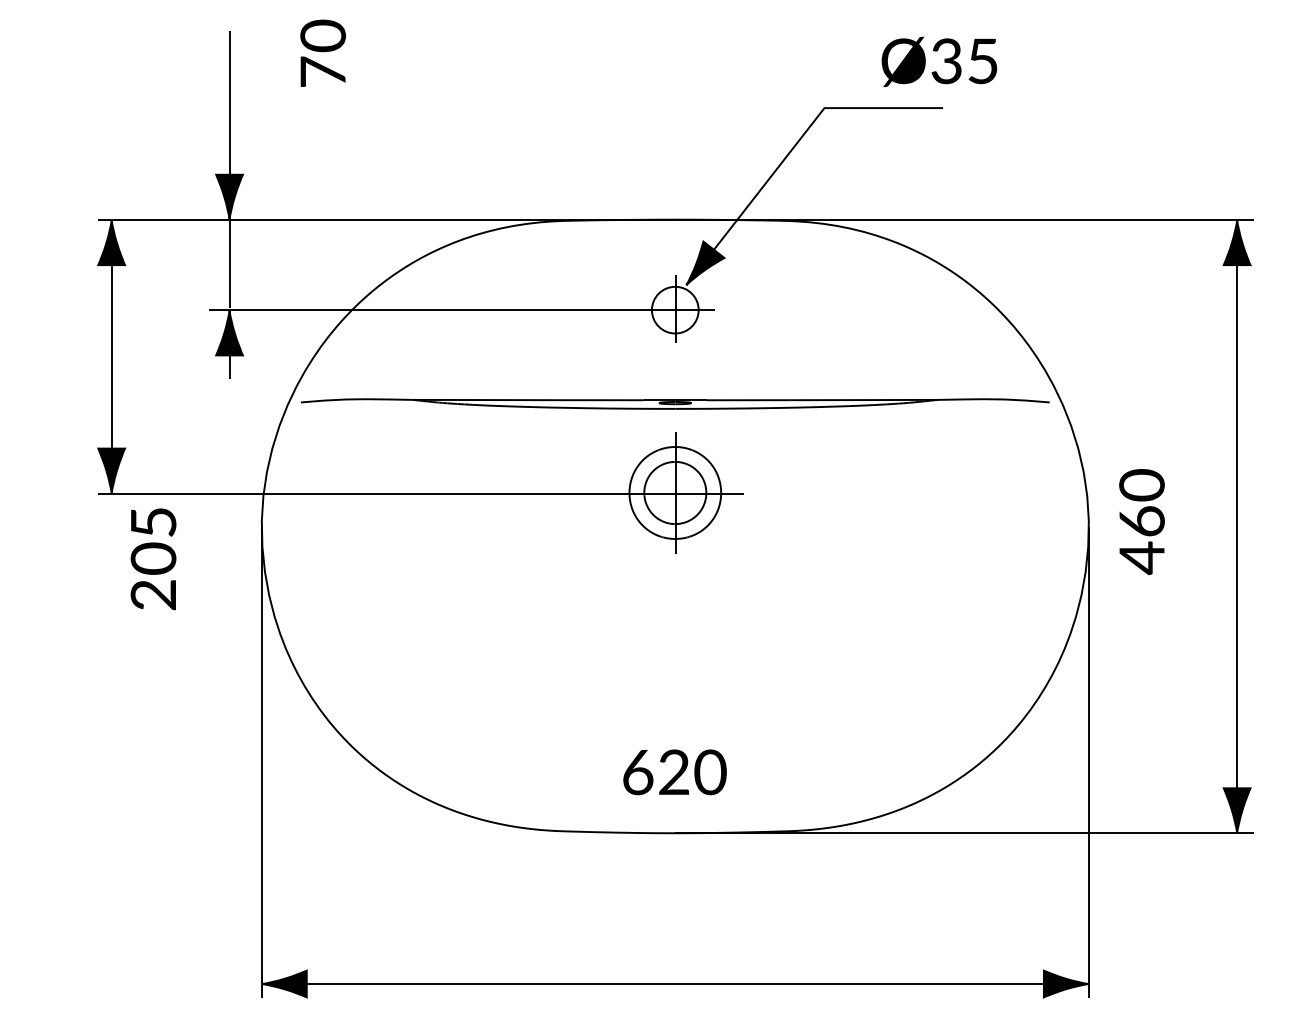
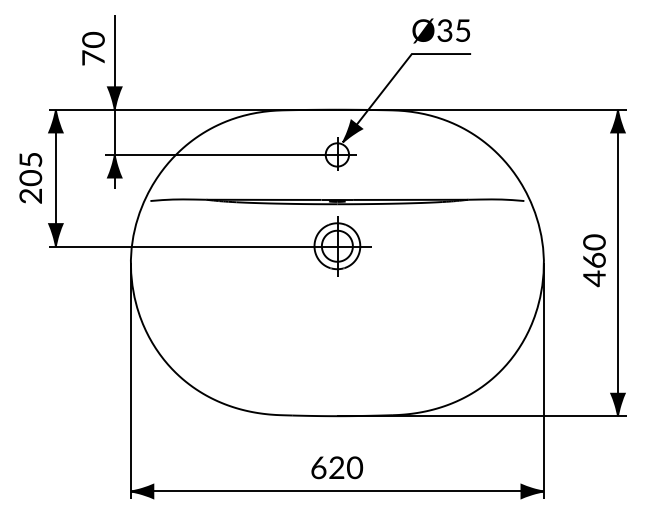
text: (323, 52) -> (93, 48), moved
text: (937, 60) -> (440, 30), moved
text: (1142, 521) -> (594, 260), moved
text: (152, 559) -> (30, 178), moved
text: (675, 771) -> (337, 467), moved

